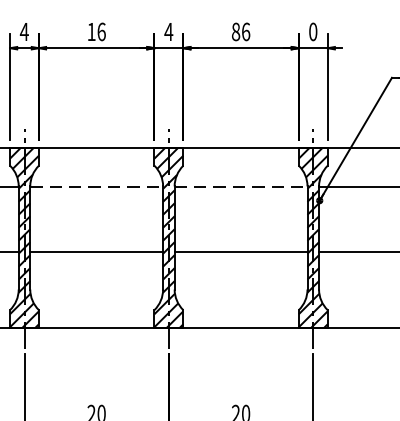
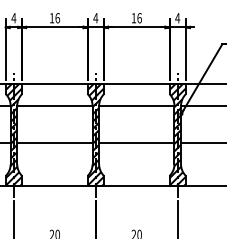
text: (235, 32) -> (133, 18), 86 -> 16
text: (312, 32) -> (177, 18), 0 -> 4
line: (95, 187) -> (54, 106), dashed -> solid
line: (240, 187) -> (136, 106), dashed -> solid

